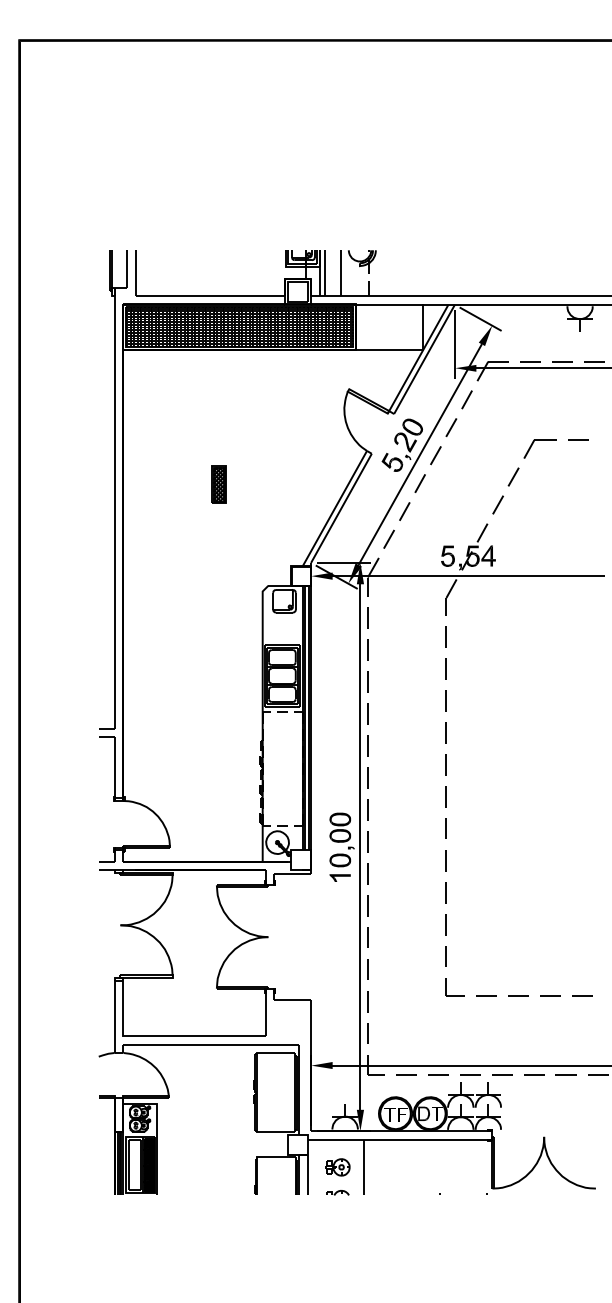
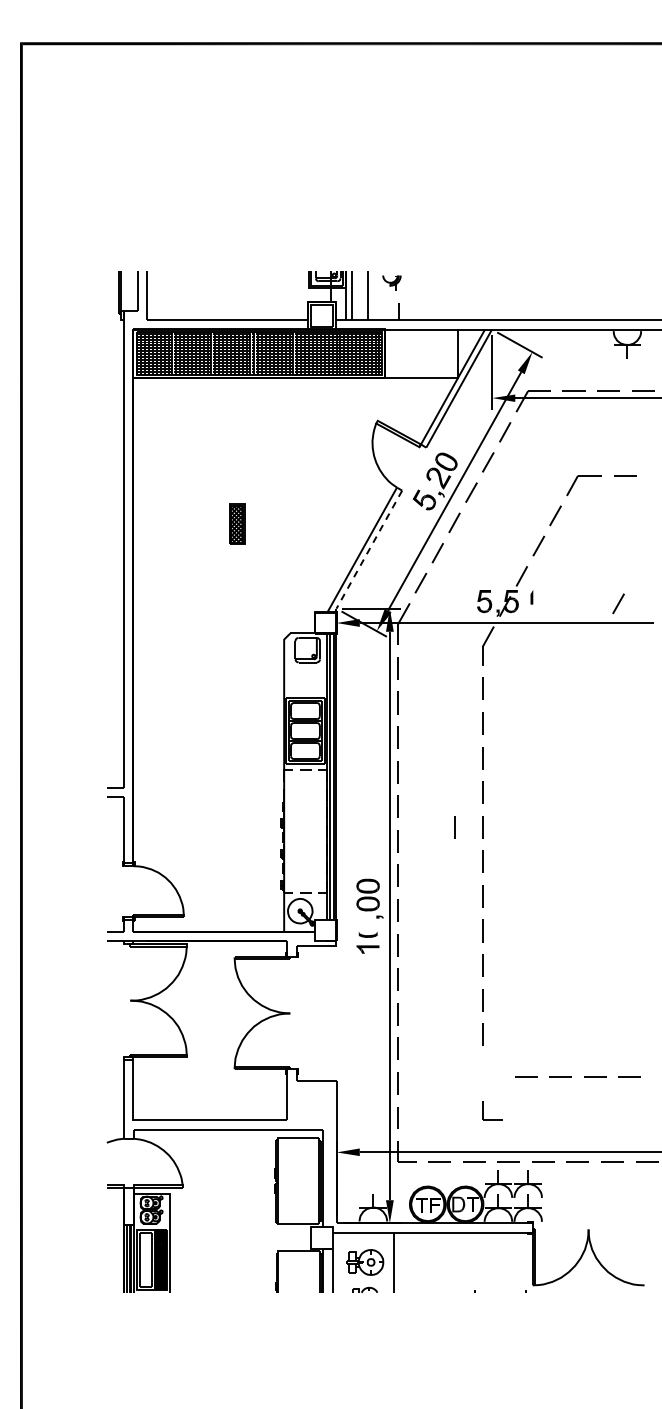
part: (361, 261) -> (391, 282), size x0.6
line: (341, 508) -> (369, 549), solid -> dashed
fill: (488, 555) -> (528, 600), removed
line: (571, 558) -> (618, 603), added
line: (420, 765) -> (454, 827), added
fill: (339, 859) -> (367, 929), removed
part: (447, 987) -> (483, 1110), moved
part: (337, 1167) -> (365, 1262), size x1.4

